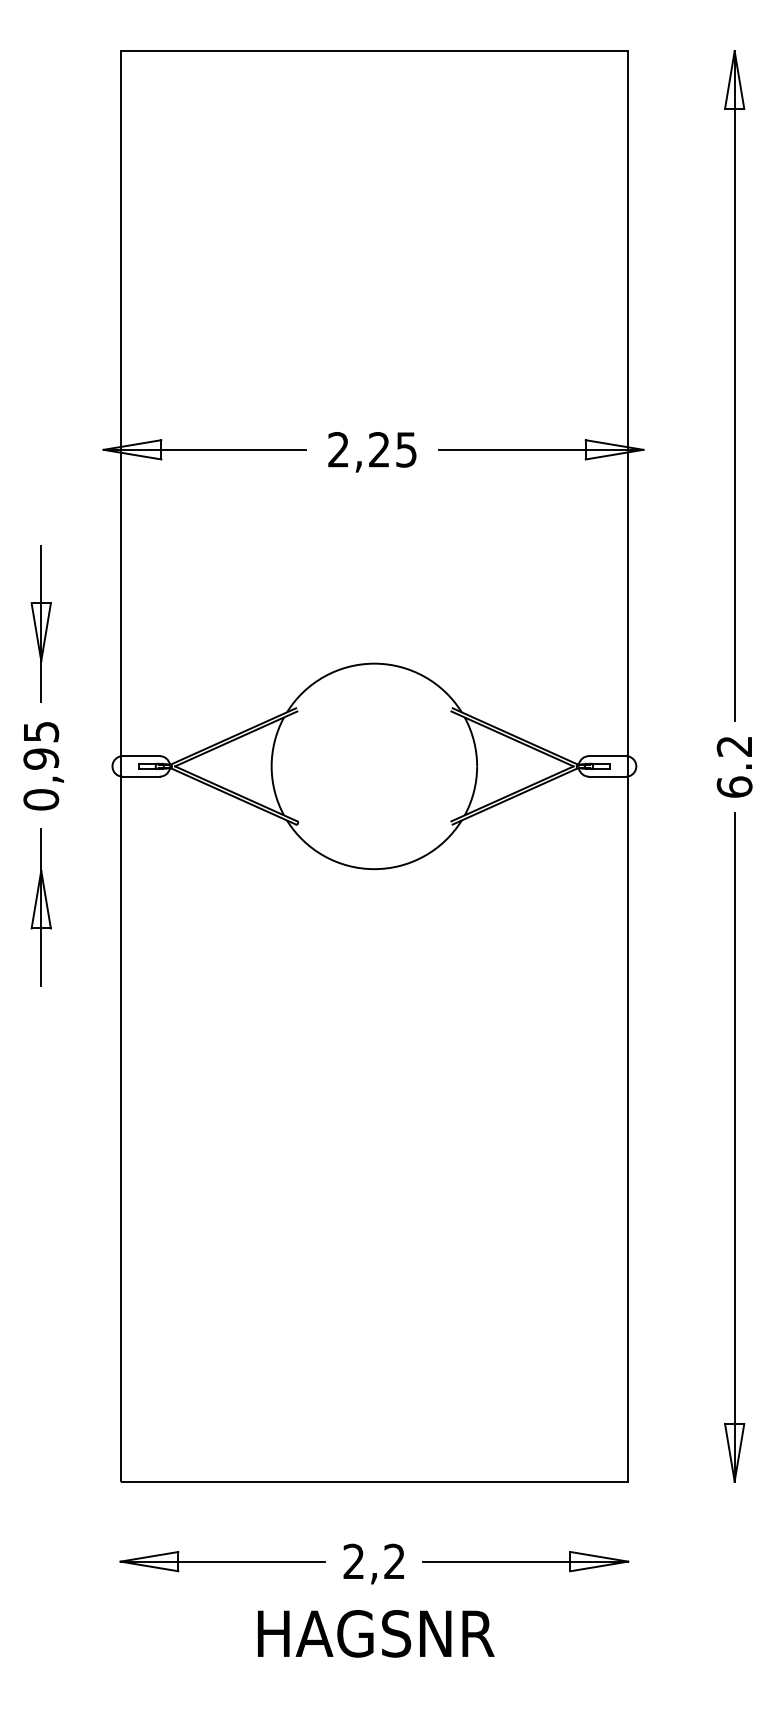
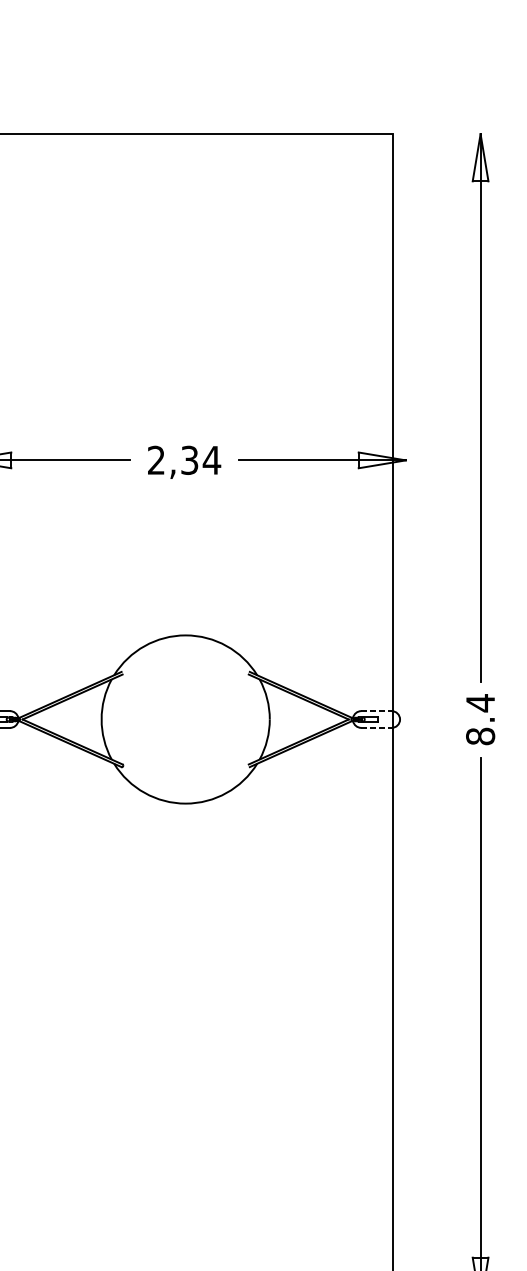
text: (393, 449) -> (201, 460), 2,25 -> 2,34
line: (607, 756) -> (376, 711), solid -> dashed
text: (734, 766) -> (480, 719), 6.2 -> 8.4
line: (607, 776) -> (376, 727), solid -> dashed

